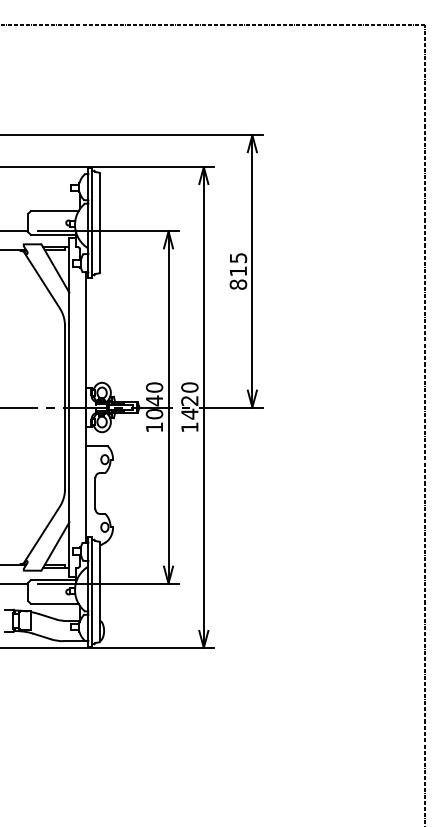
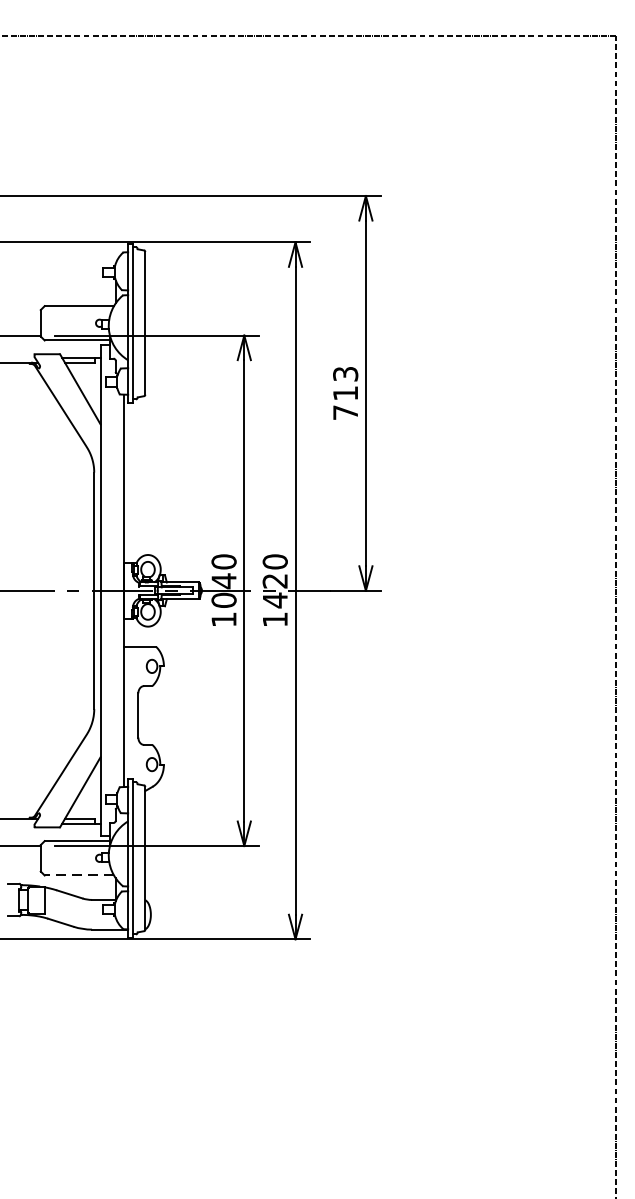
text: (238, 271) -> (345, 393), 815 -> 713
line: (54, 603) -> (78, 874), solid -> dashed

